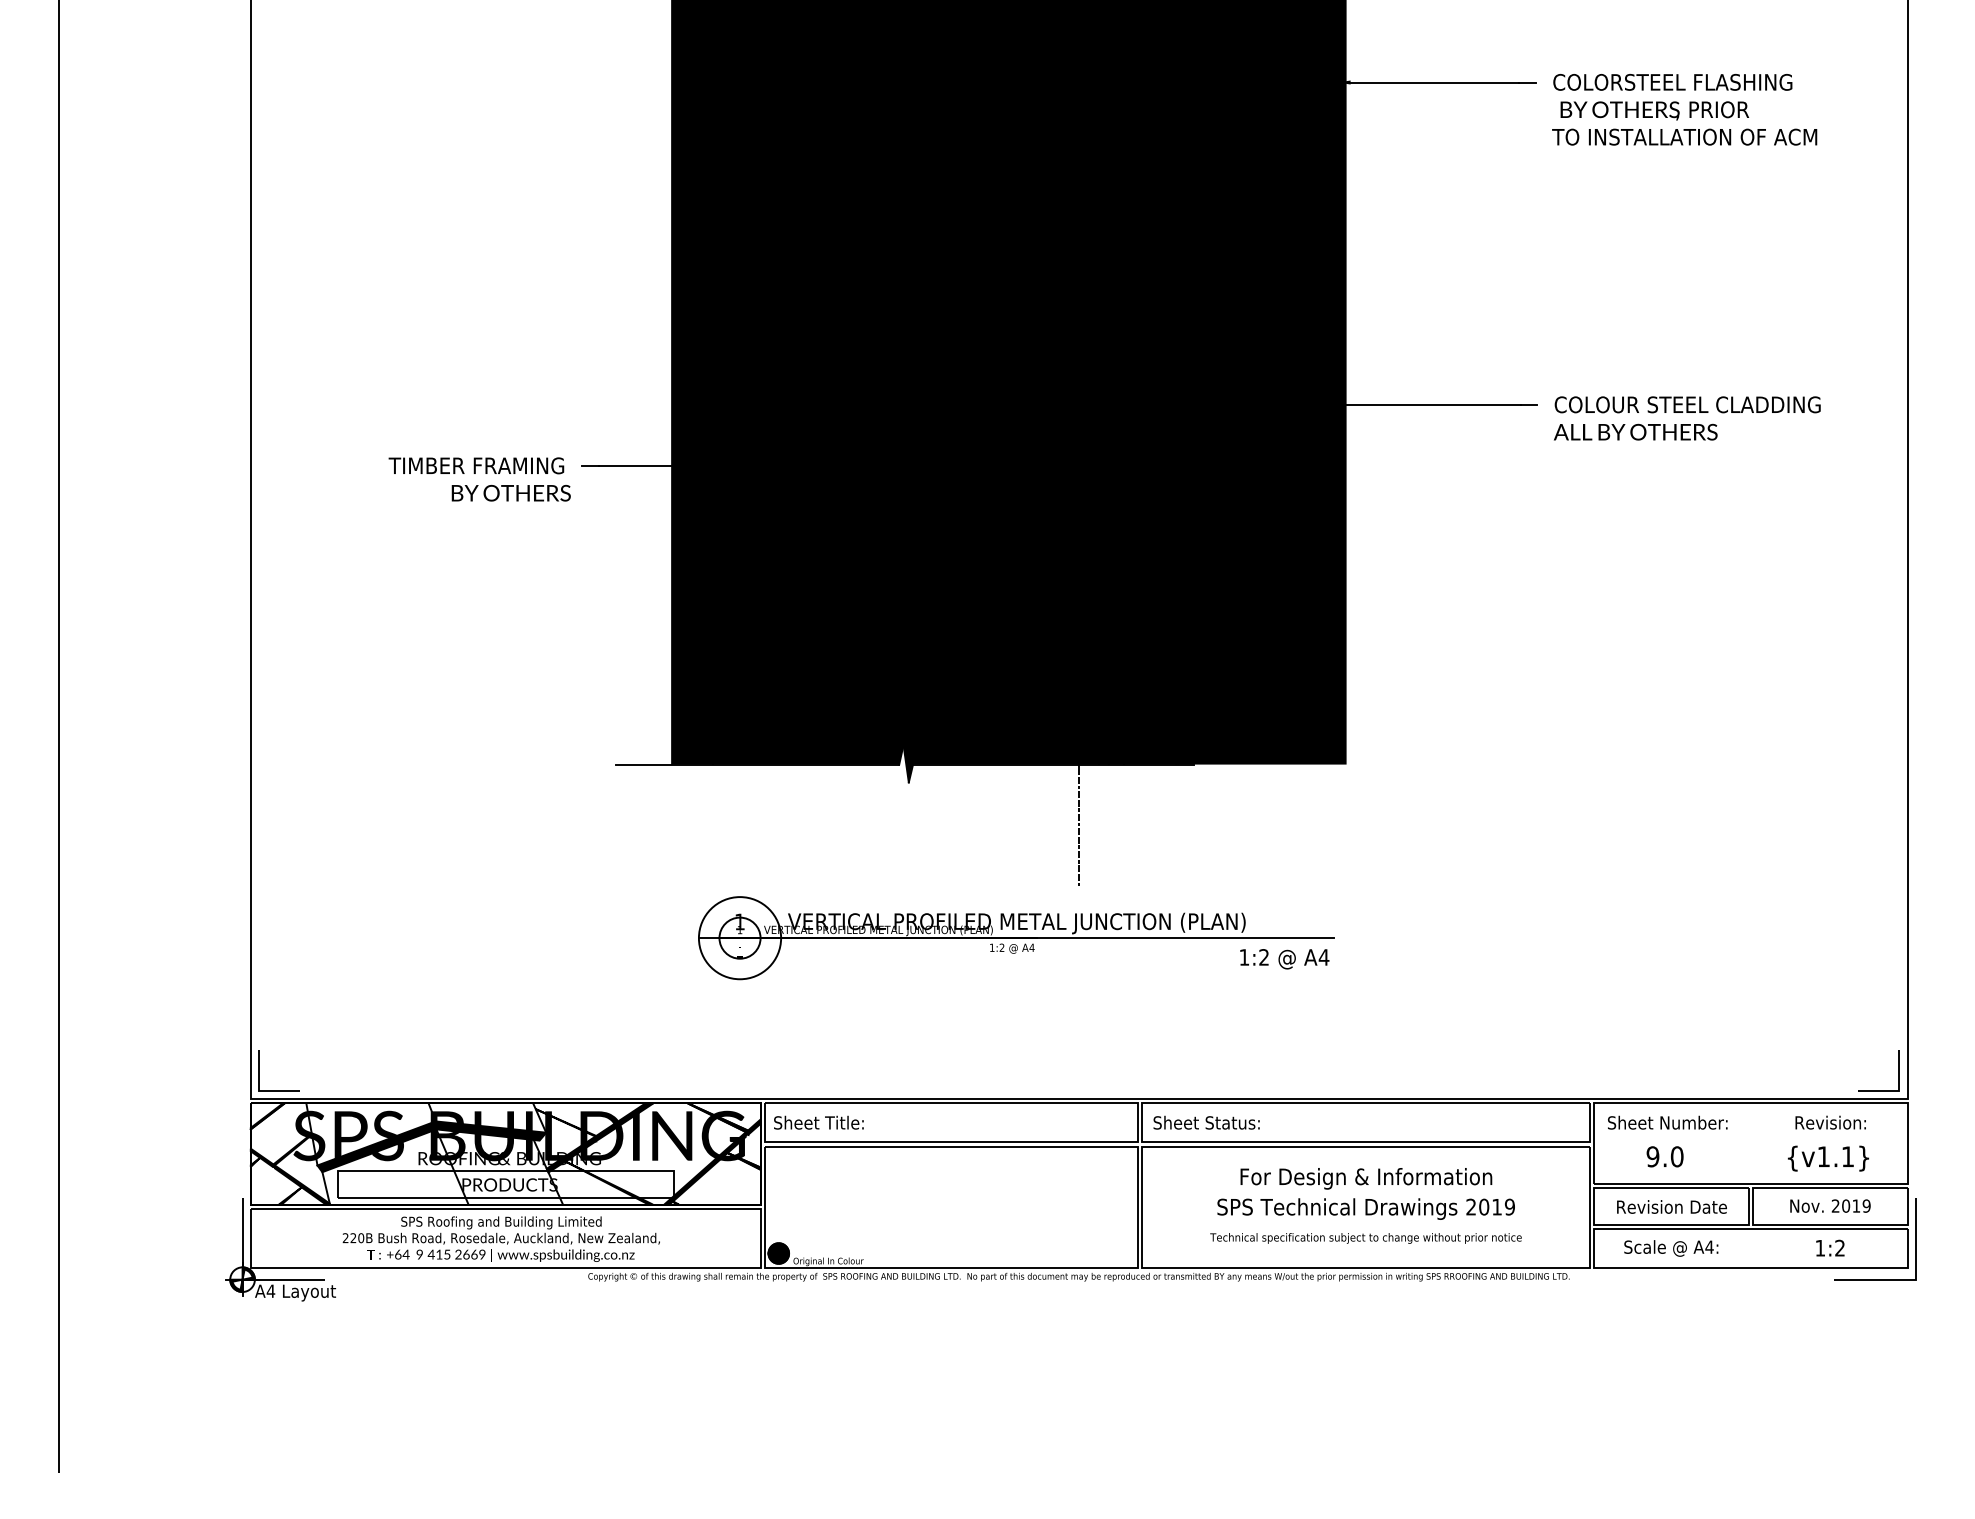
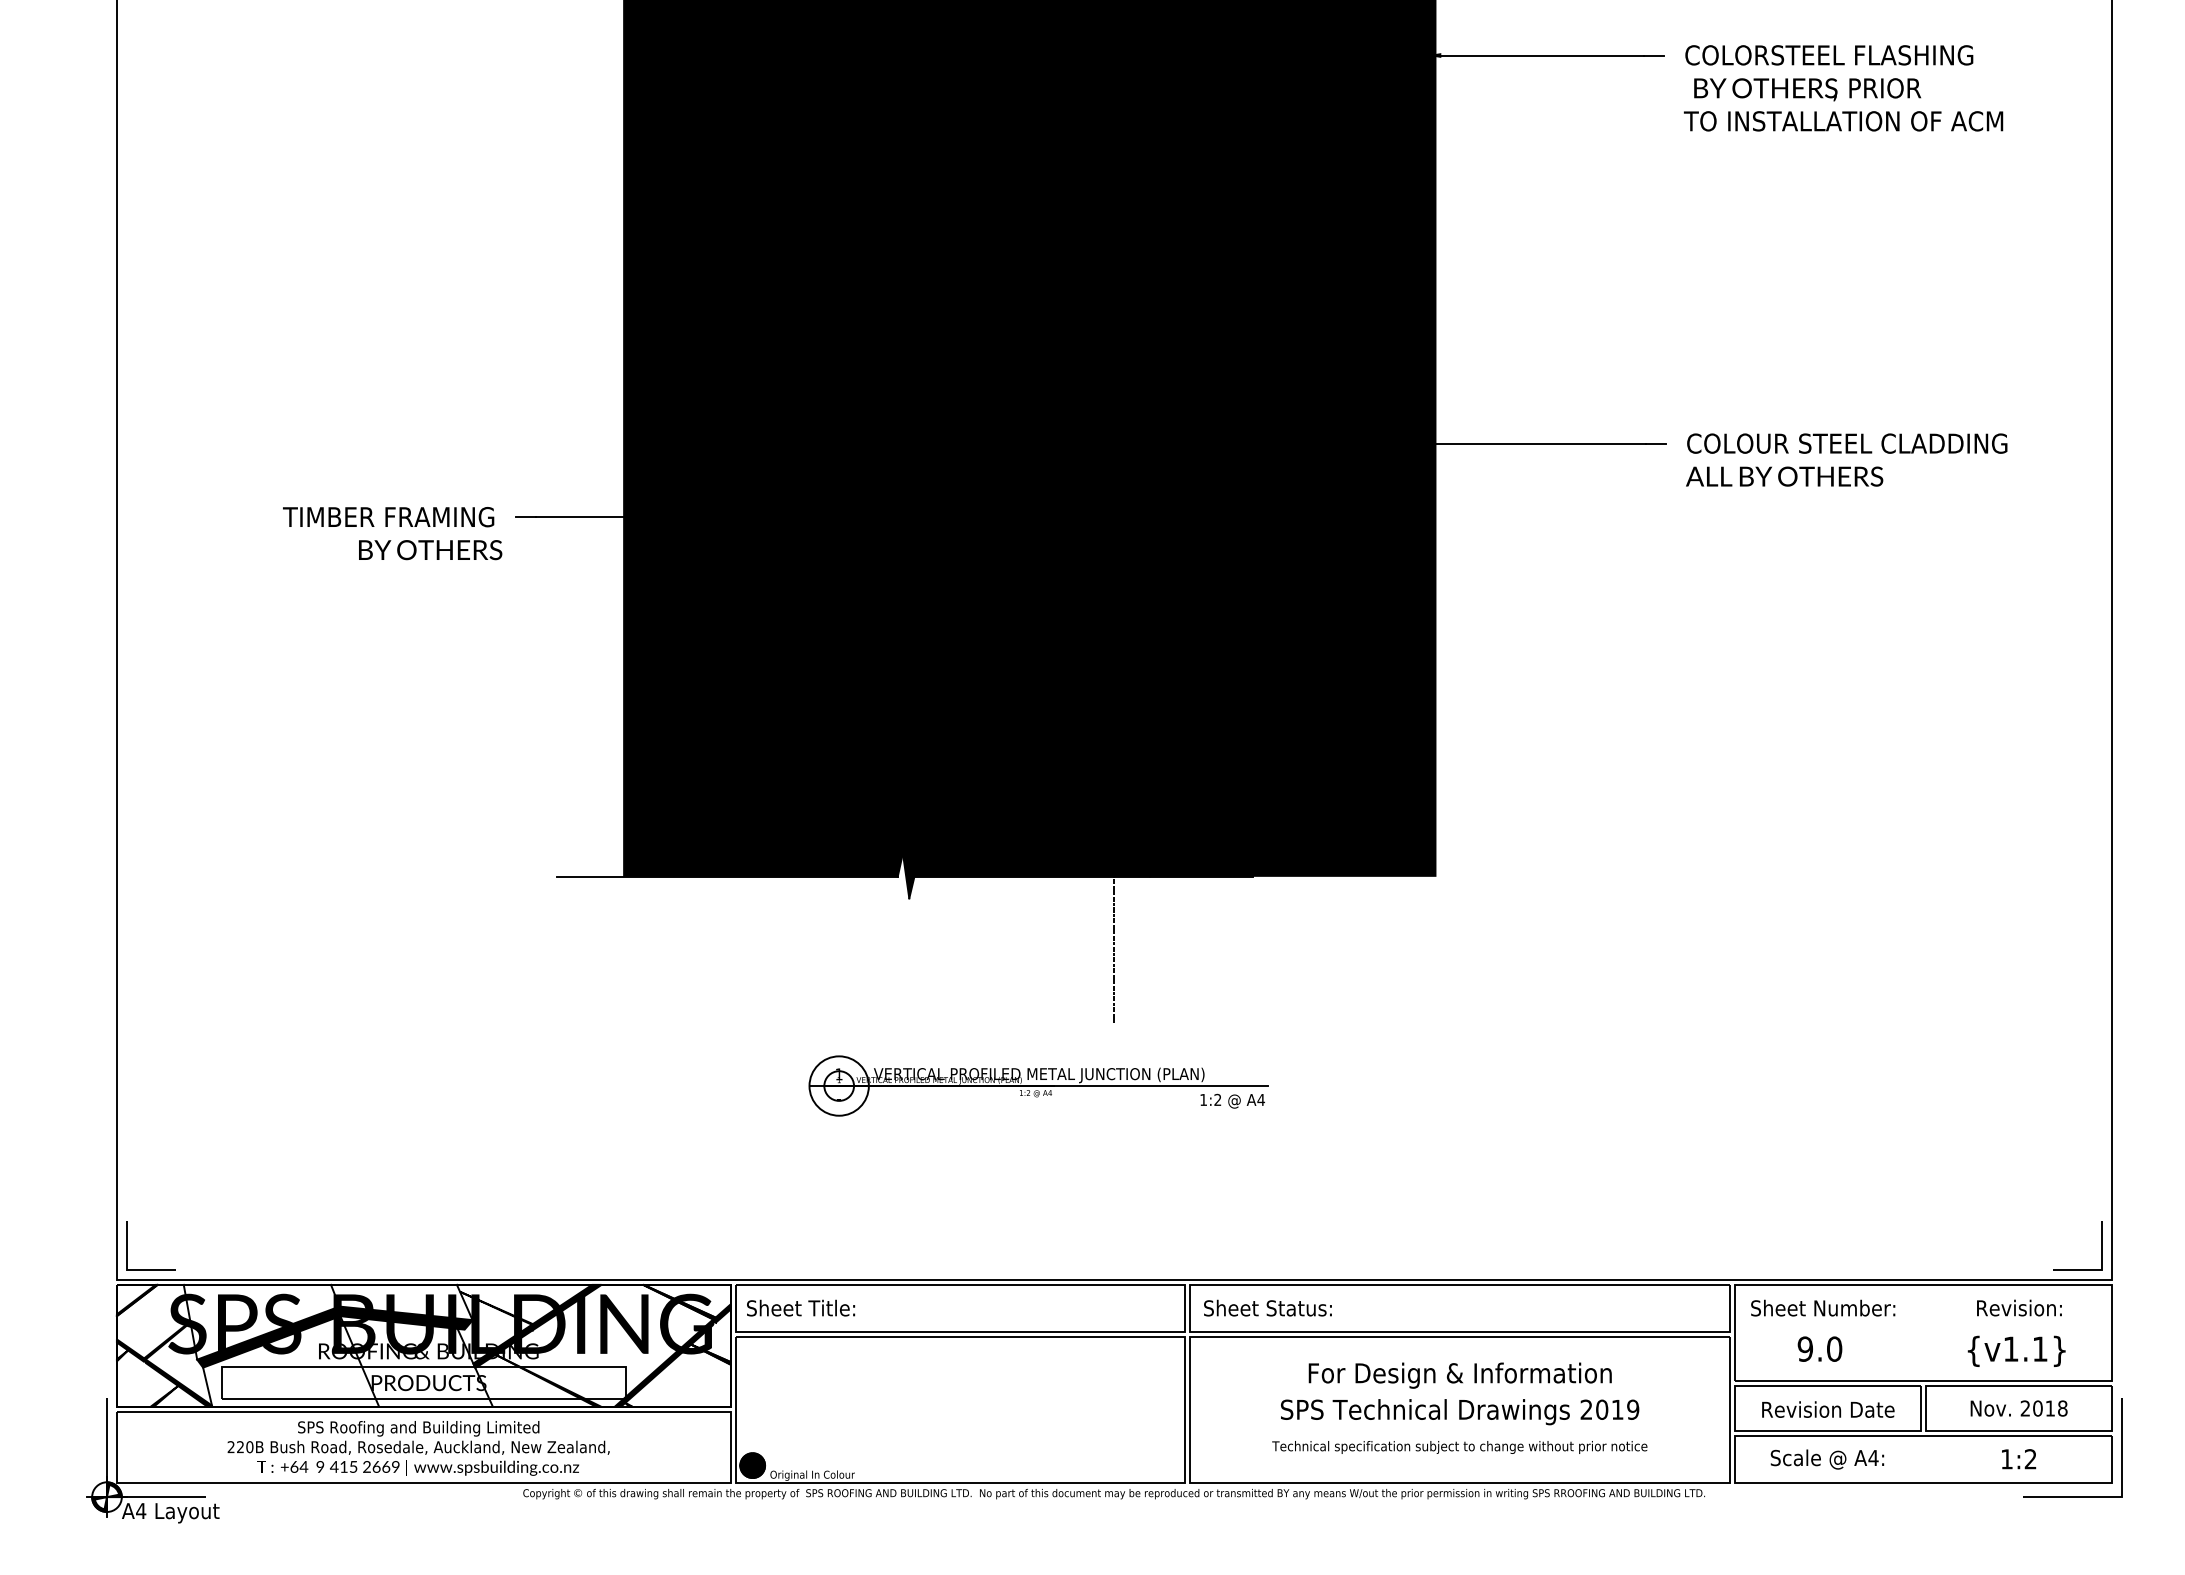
part: (1016, 938) -> (1038, 1086), size x0.6
text: (1866, 1205) -> (2062, 1407), 2019 -> 2018

